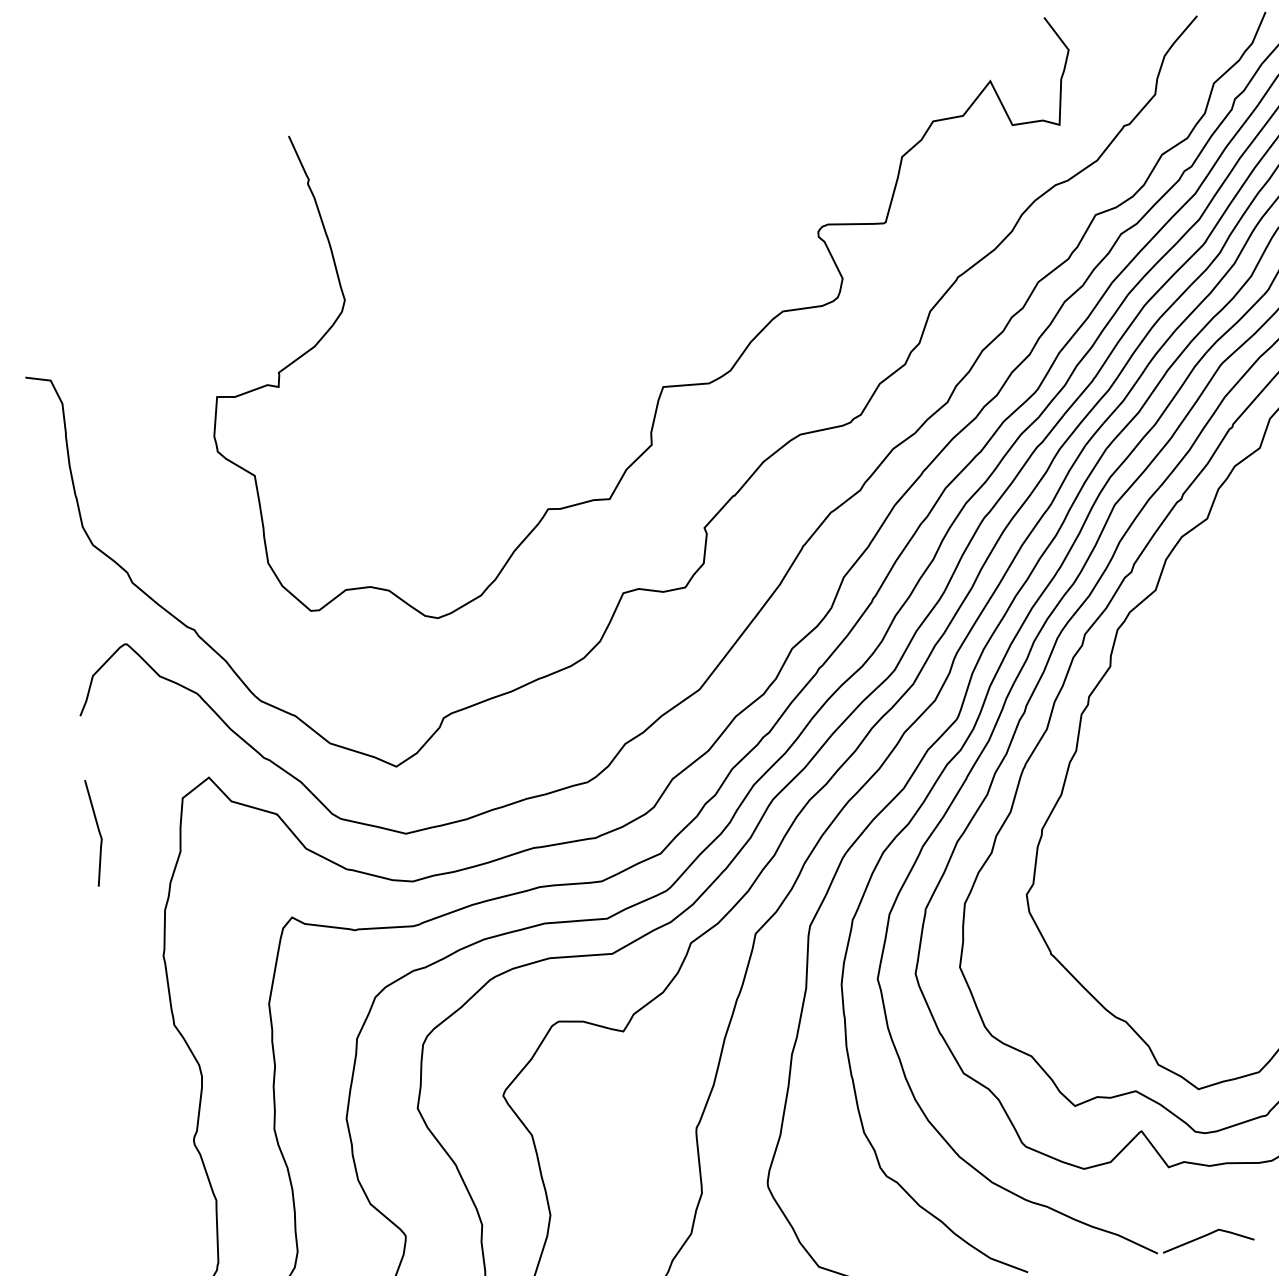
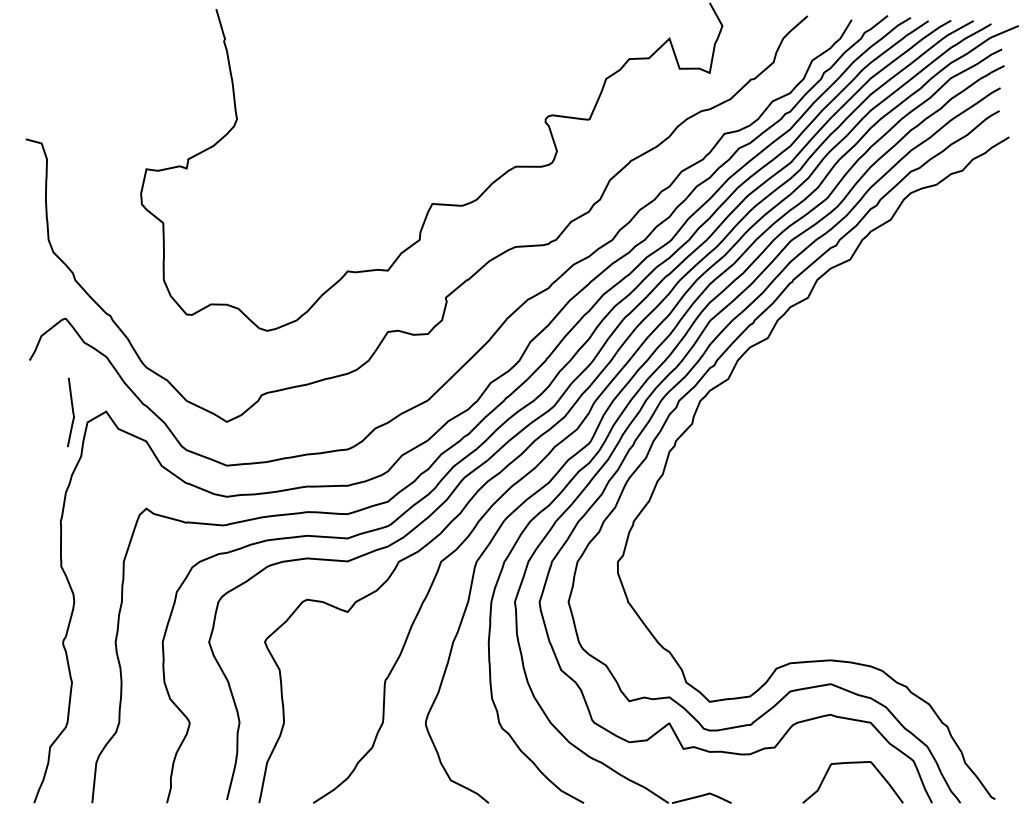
line: (98, 832) -> (72, 412), moved

